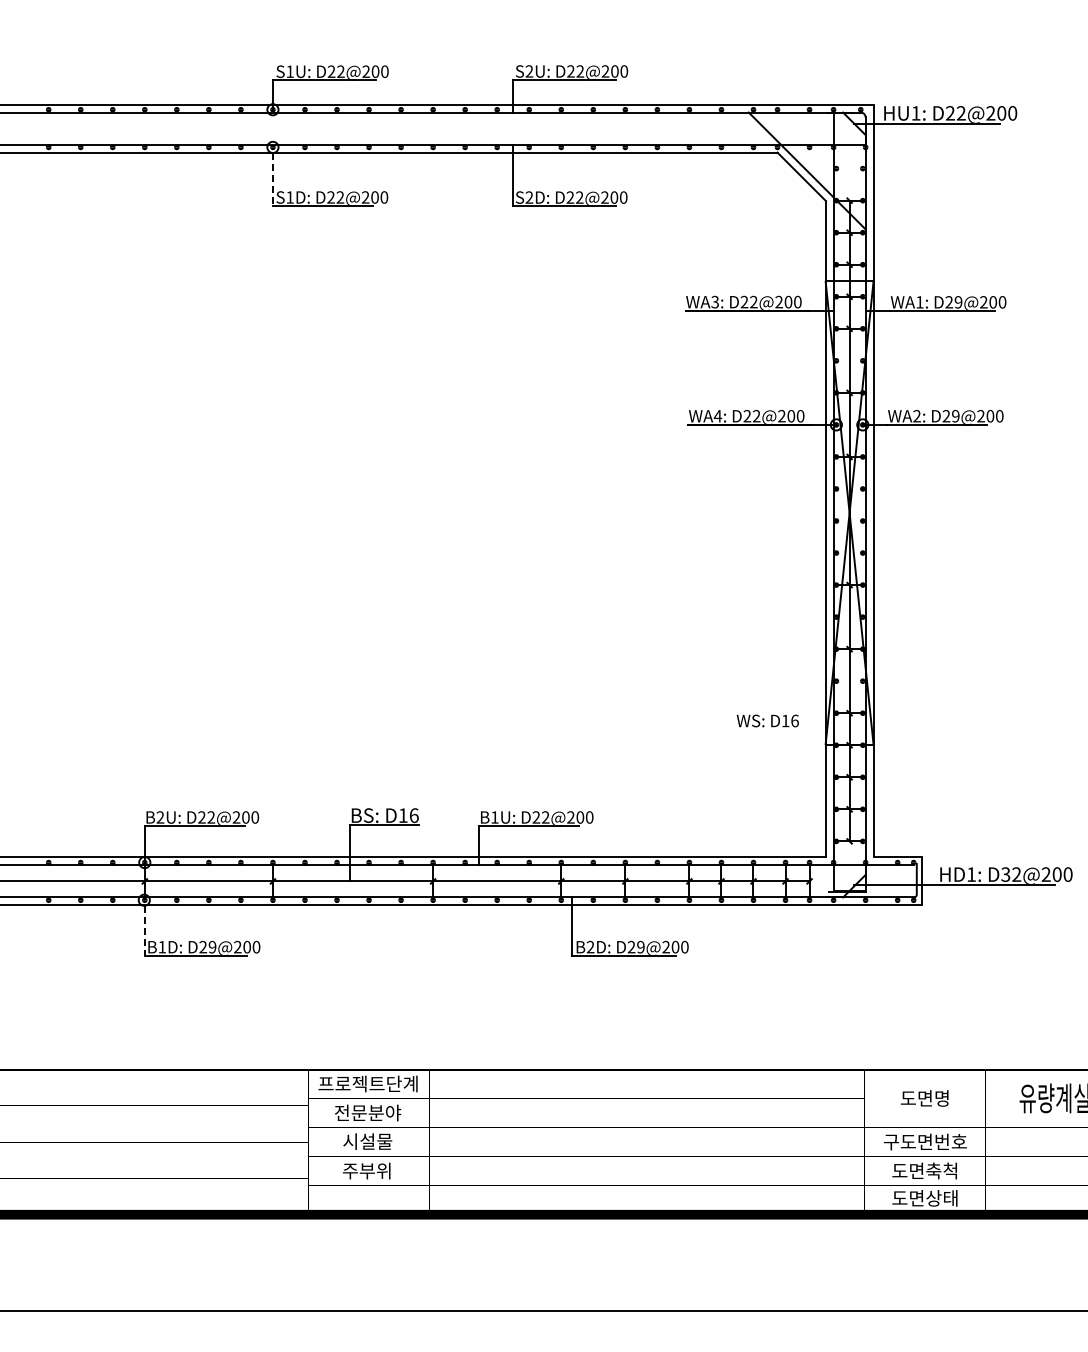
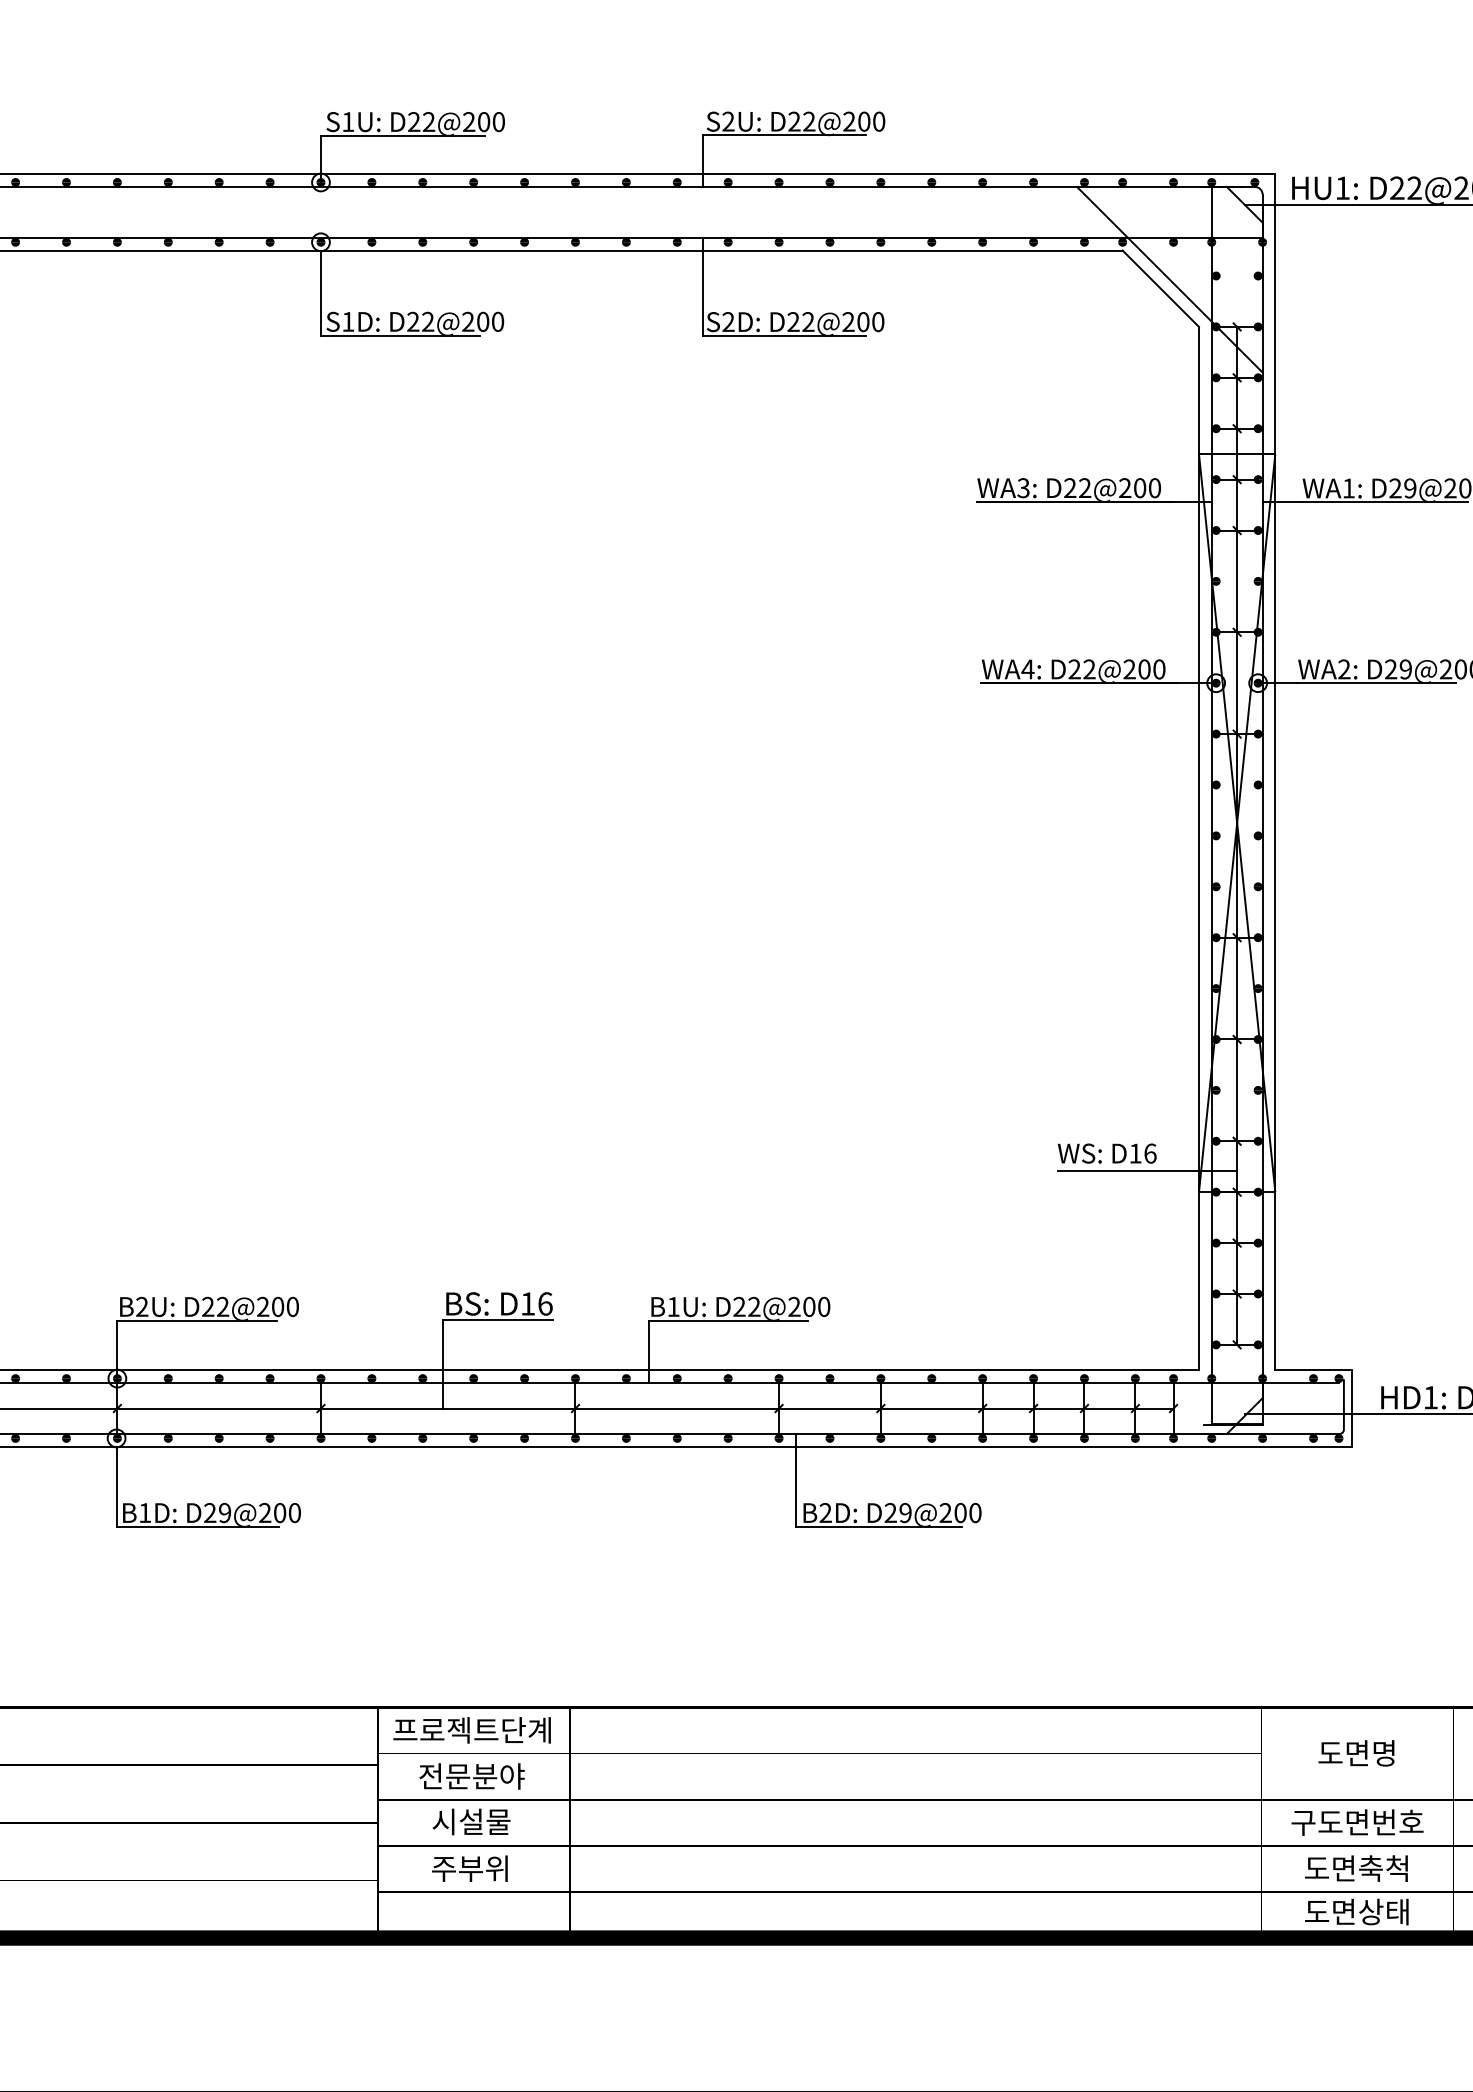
line: (272, 179) -> (320, 293), dashed -> solid
line: (792, 731) -> (1146, 1170), added
line: (144, 931) -> (116, 1488), dashed -> solid

